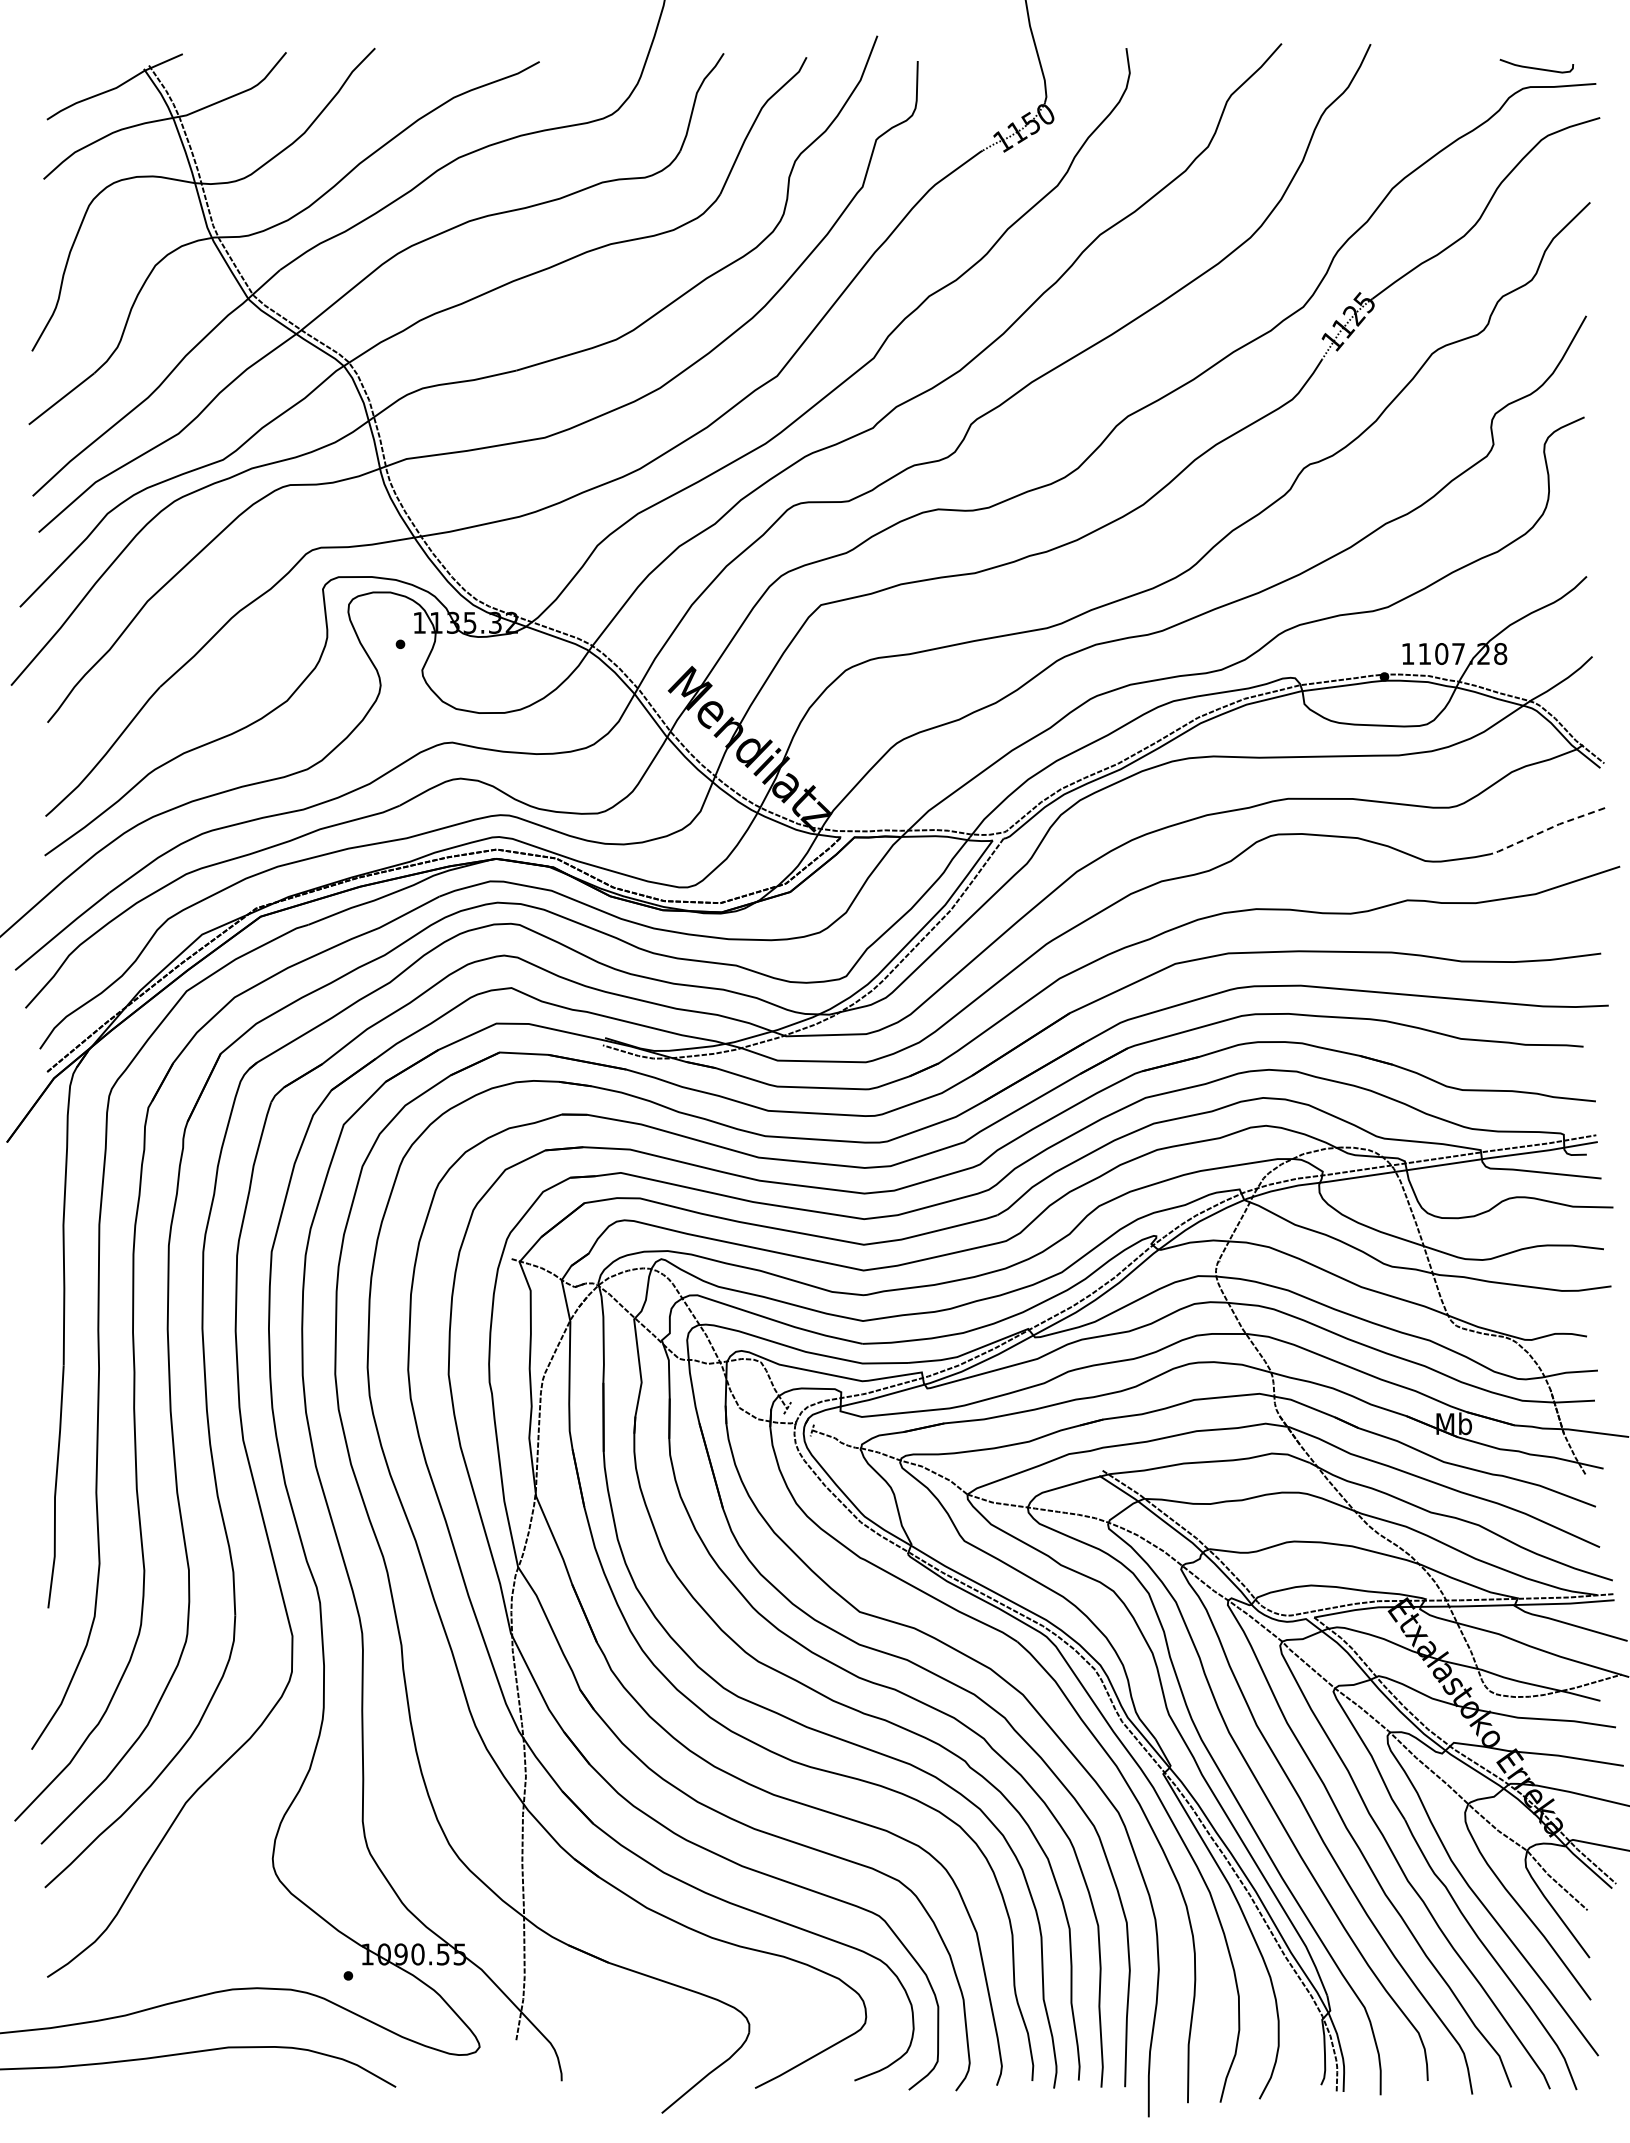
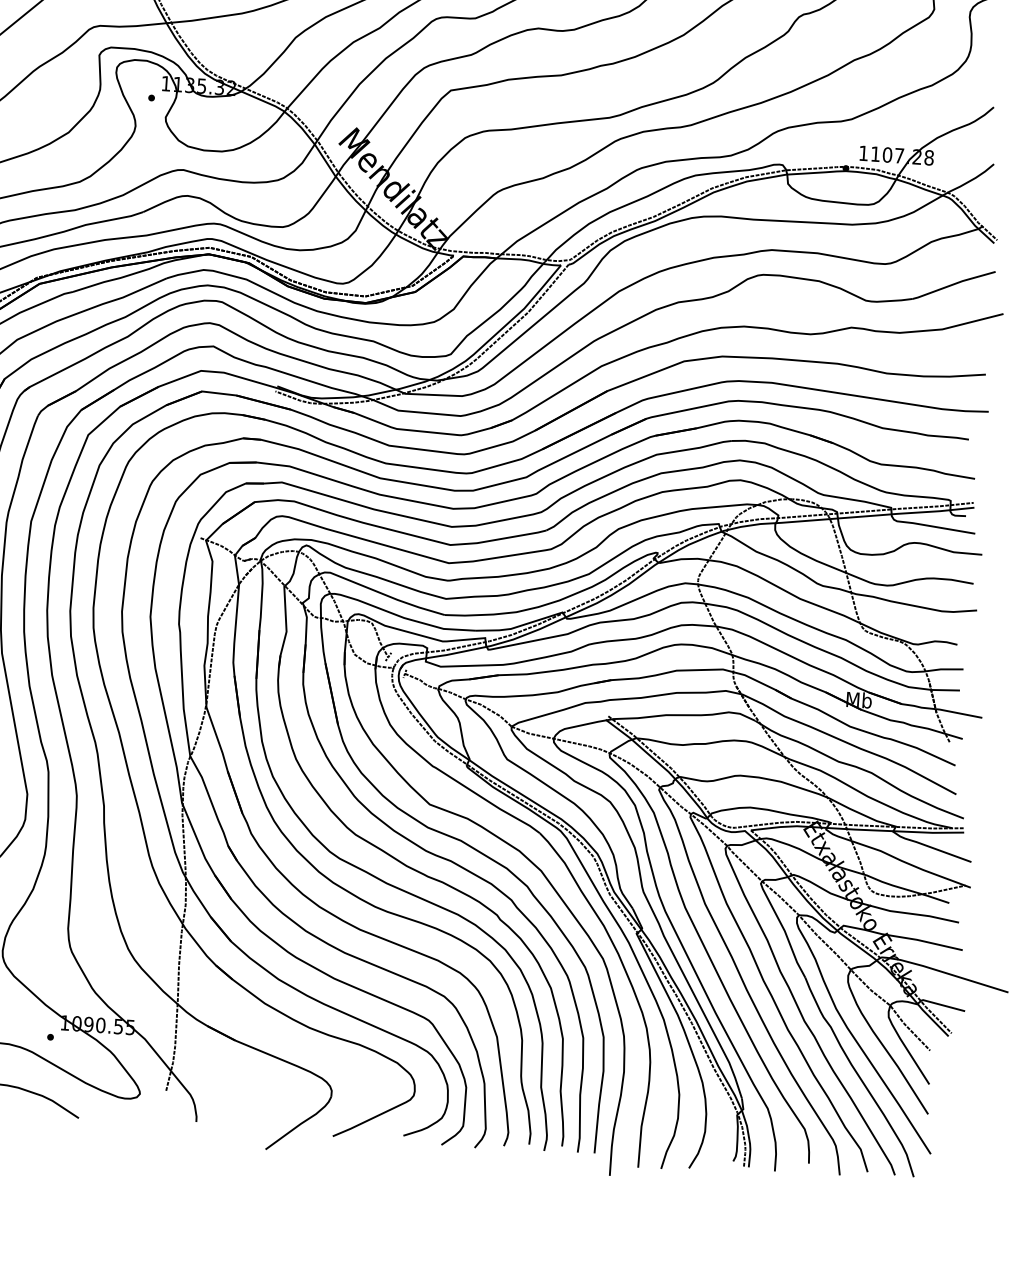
line: (1546, 829) -> (953, 284), dashed -> solid

